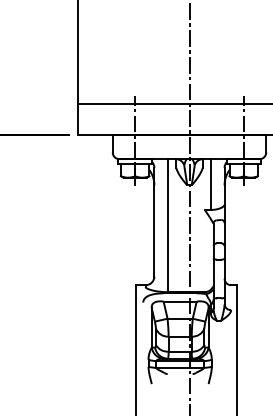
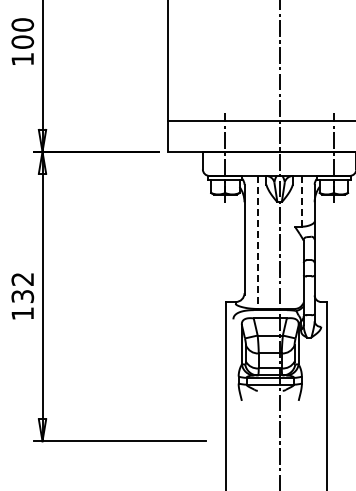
line: (211, 183) -> (301, 200), solid -> dashed
line: (167, 225) -> (257, 242), solid -> dashed

